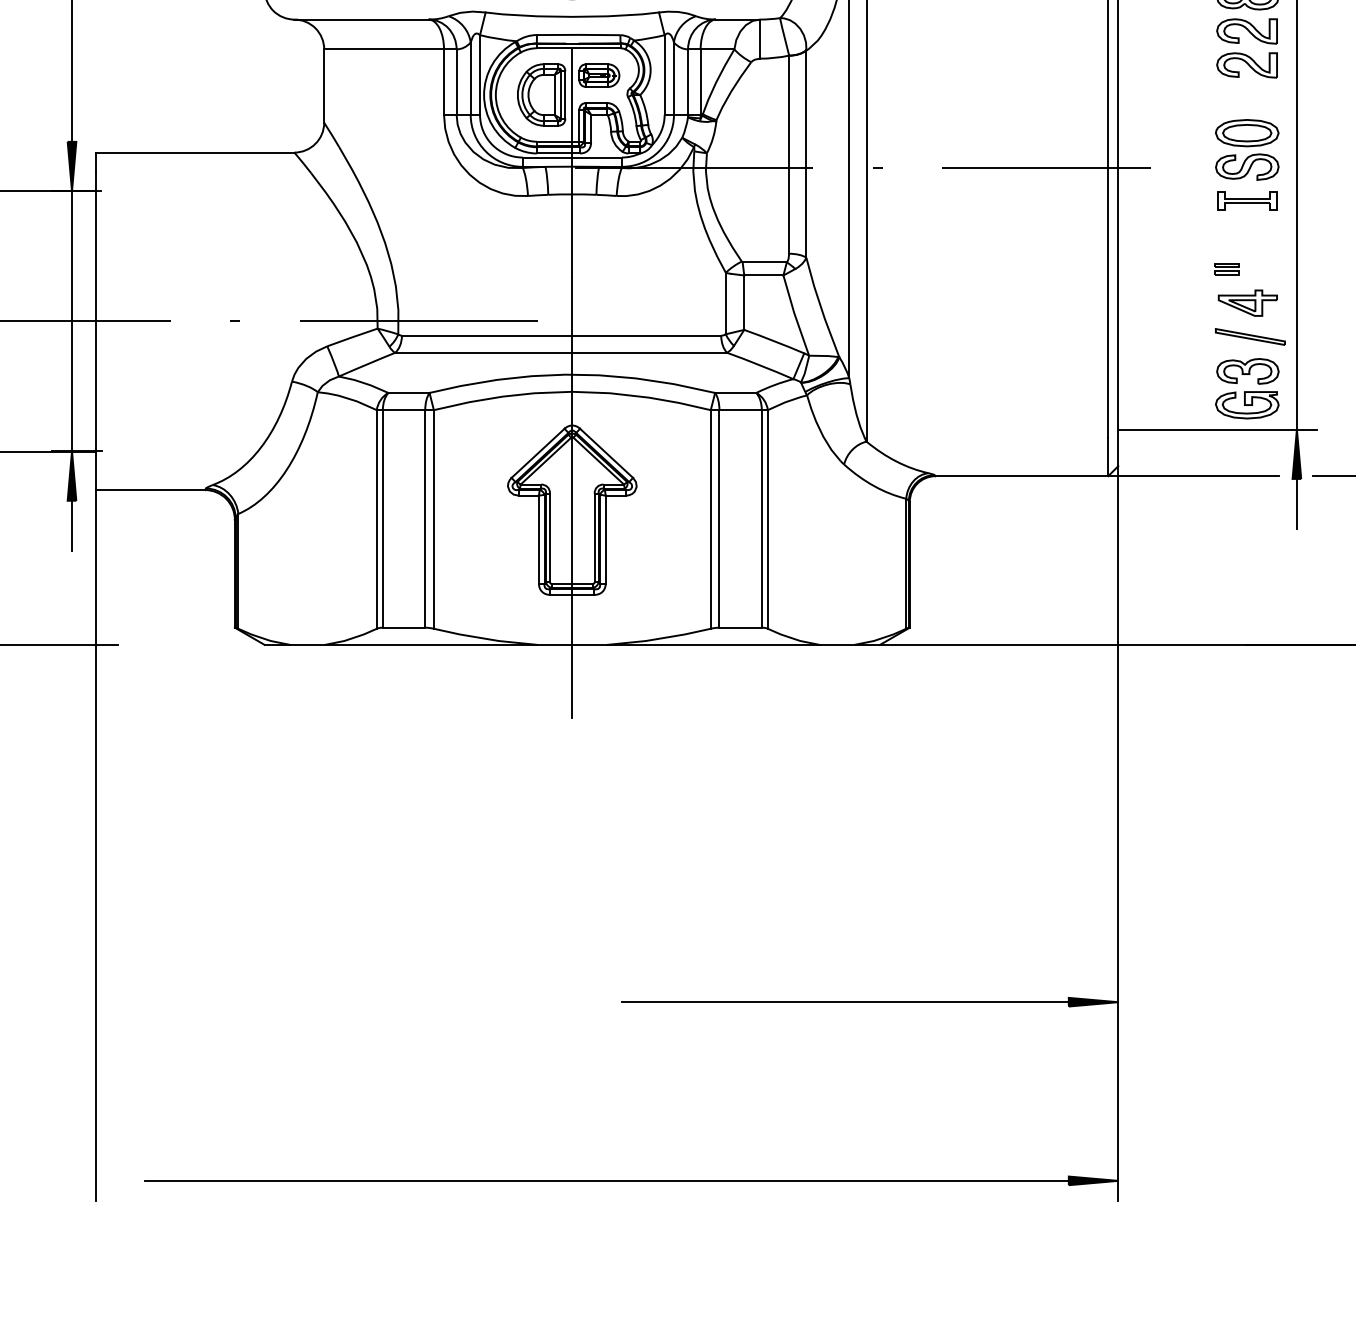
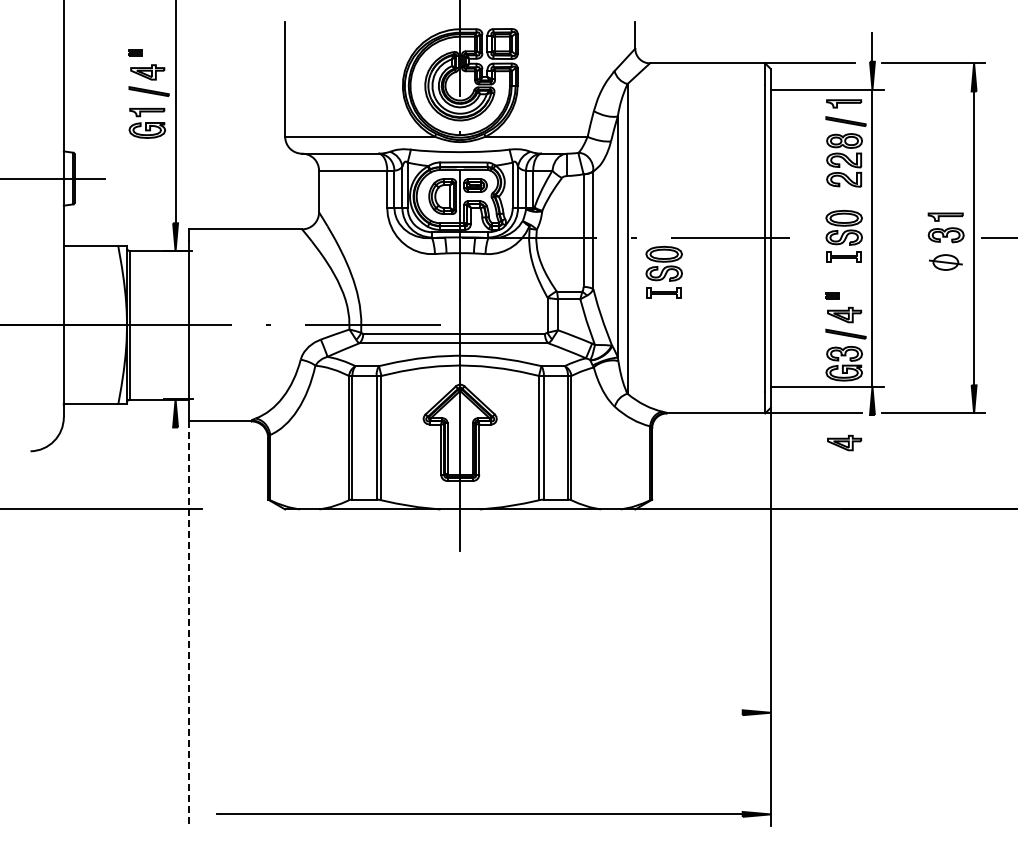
part: (929, 226) -> (663, 271), added
line: (71, 321) -> (175, 325), removed
line: (1296, 504) -> (872, 429), removed
line: (71, 525) -> (175, 441), removed
part: (1247, 527) -> (844, 442), added
line: (96, 847) -> (189, 624), solid -> dashed
line: (845, 1001) -> (615, 712), removed

